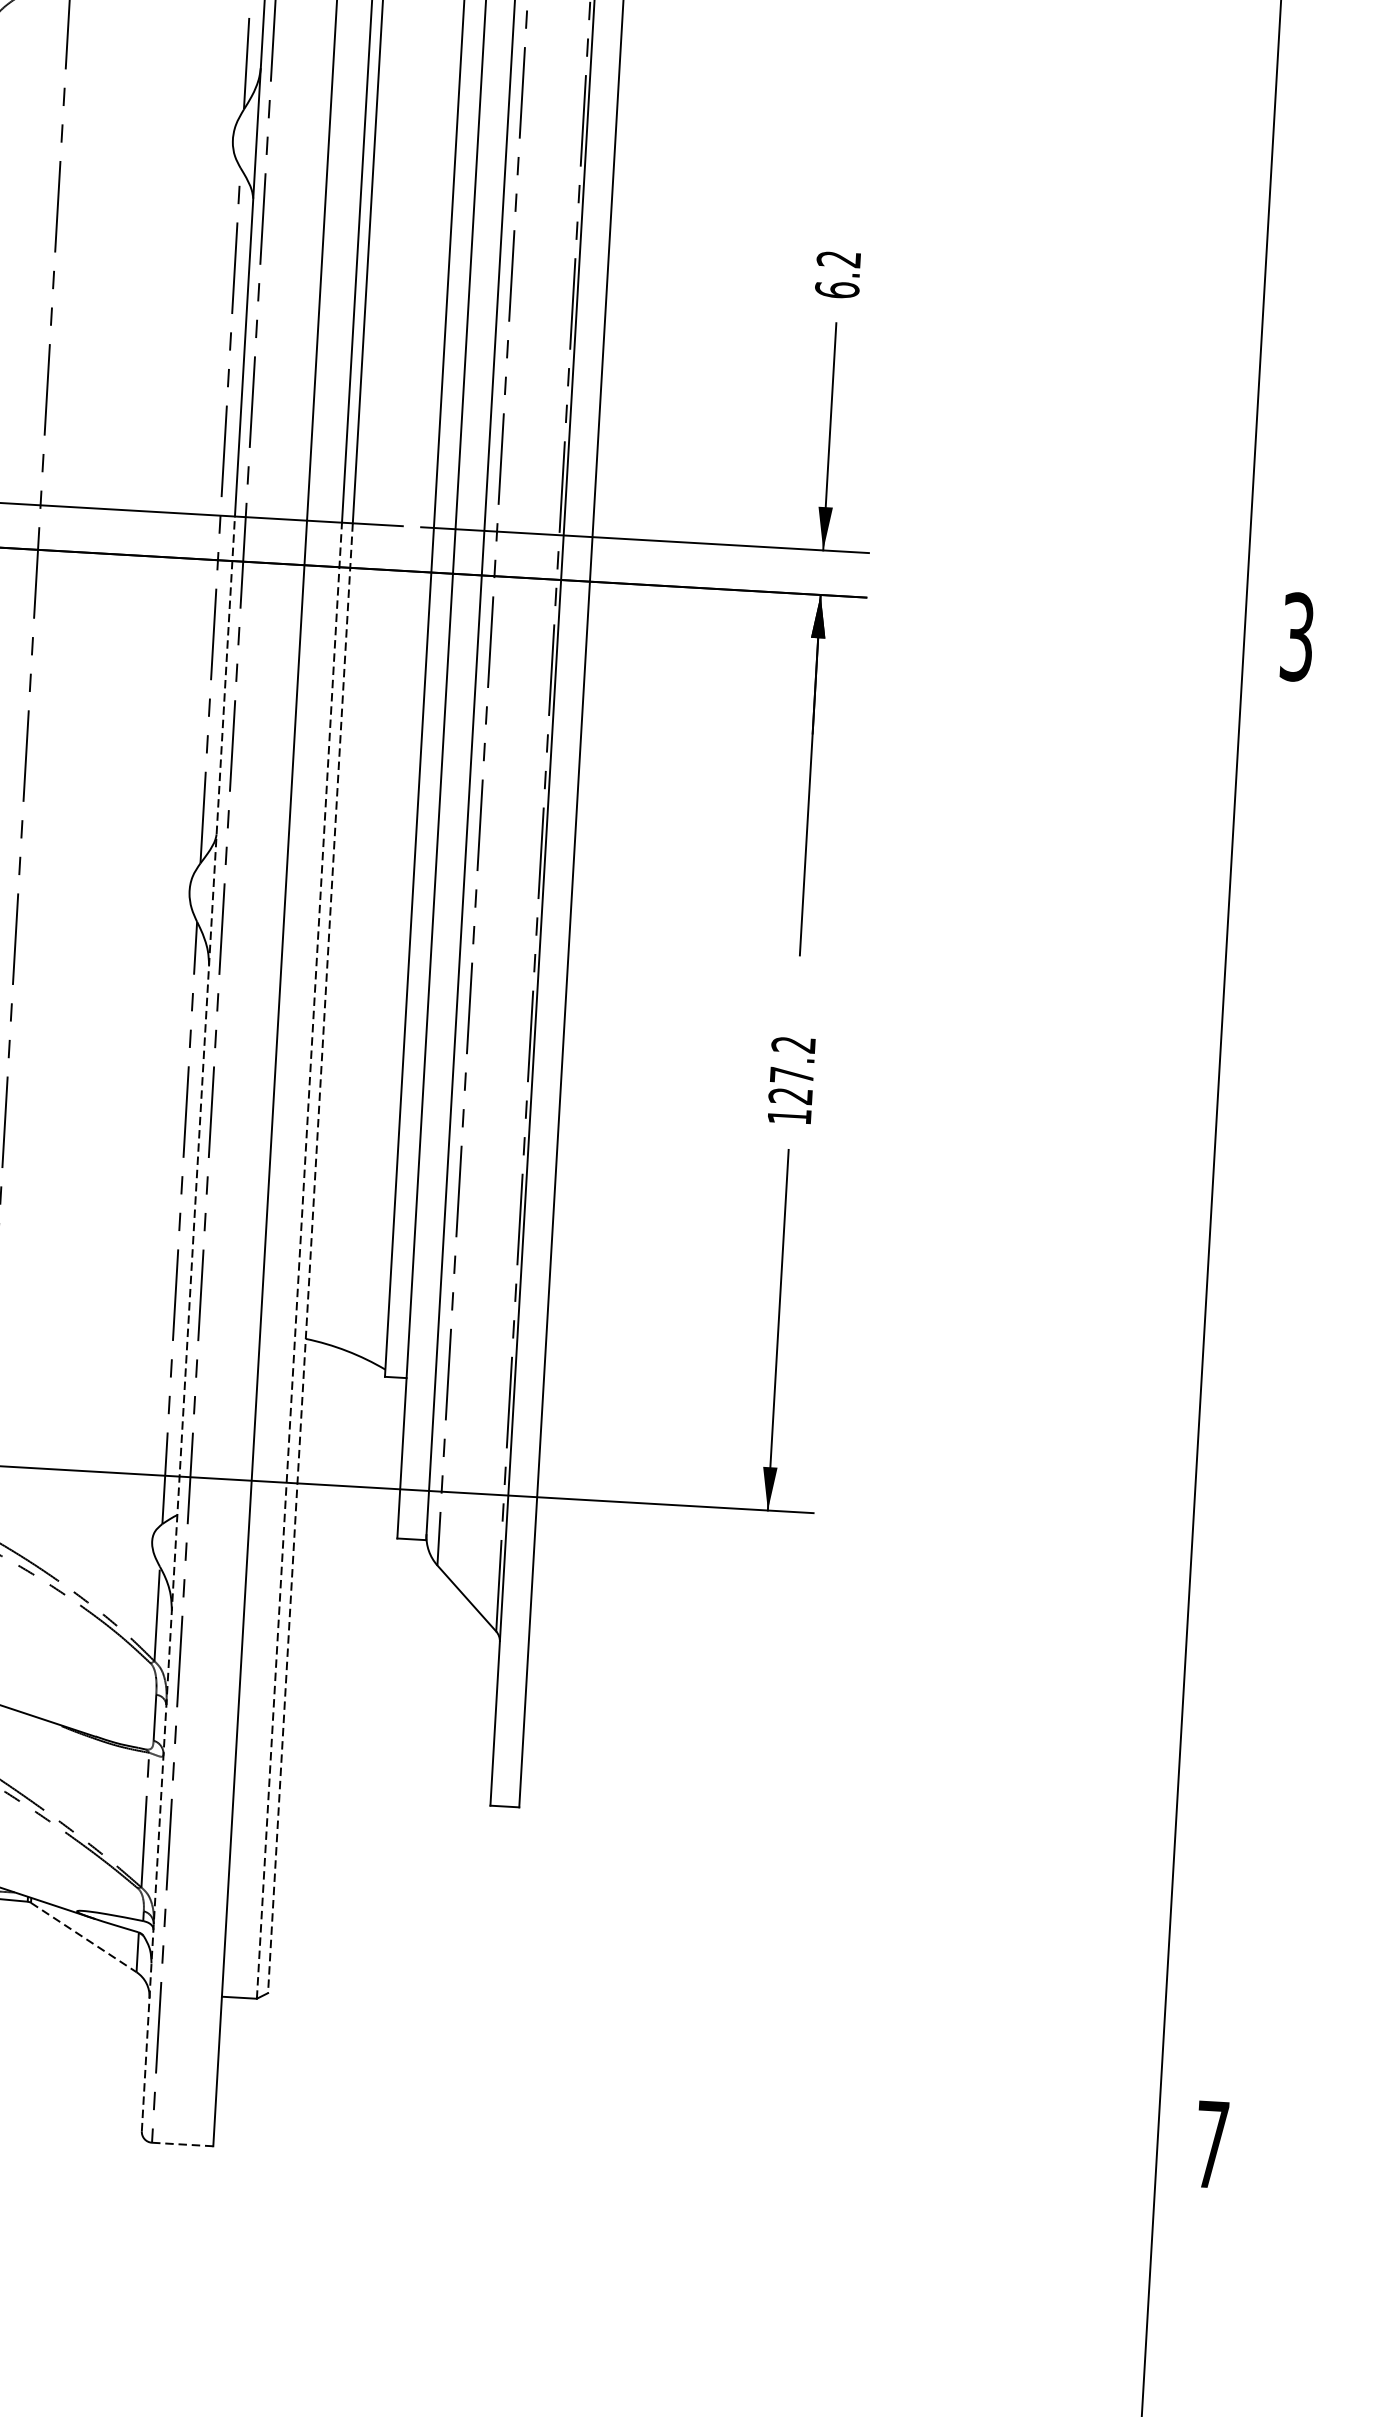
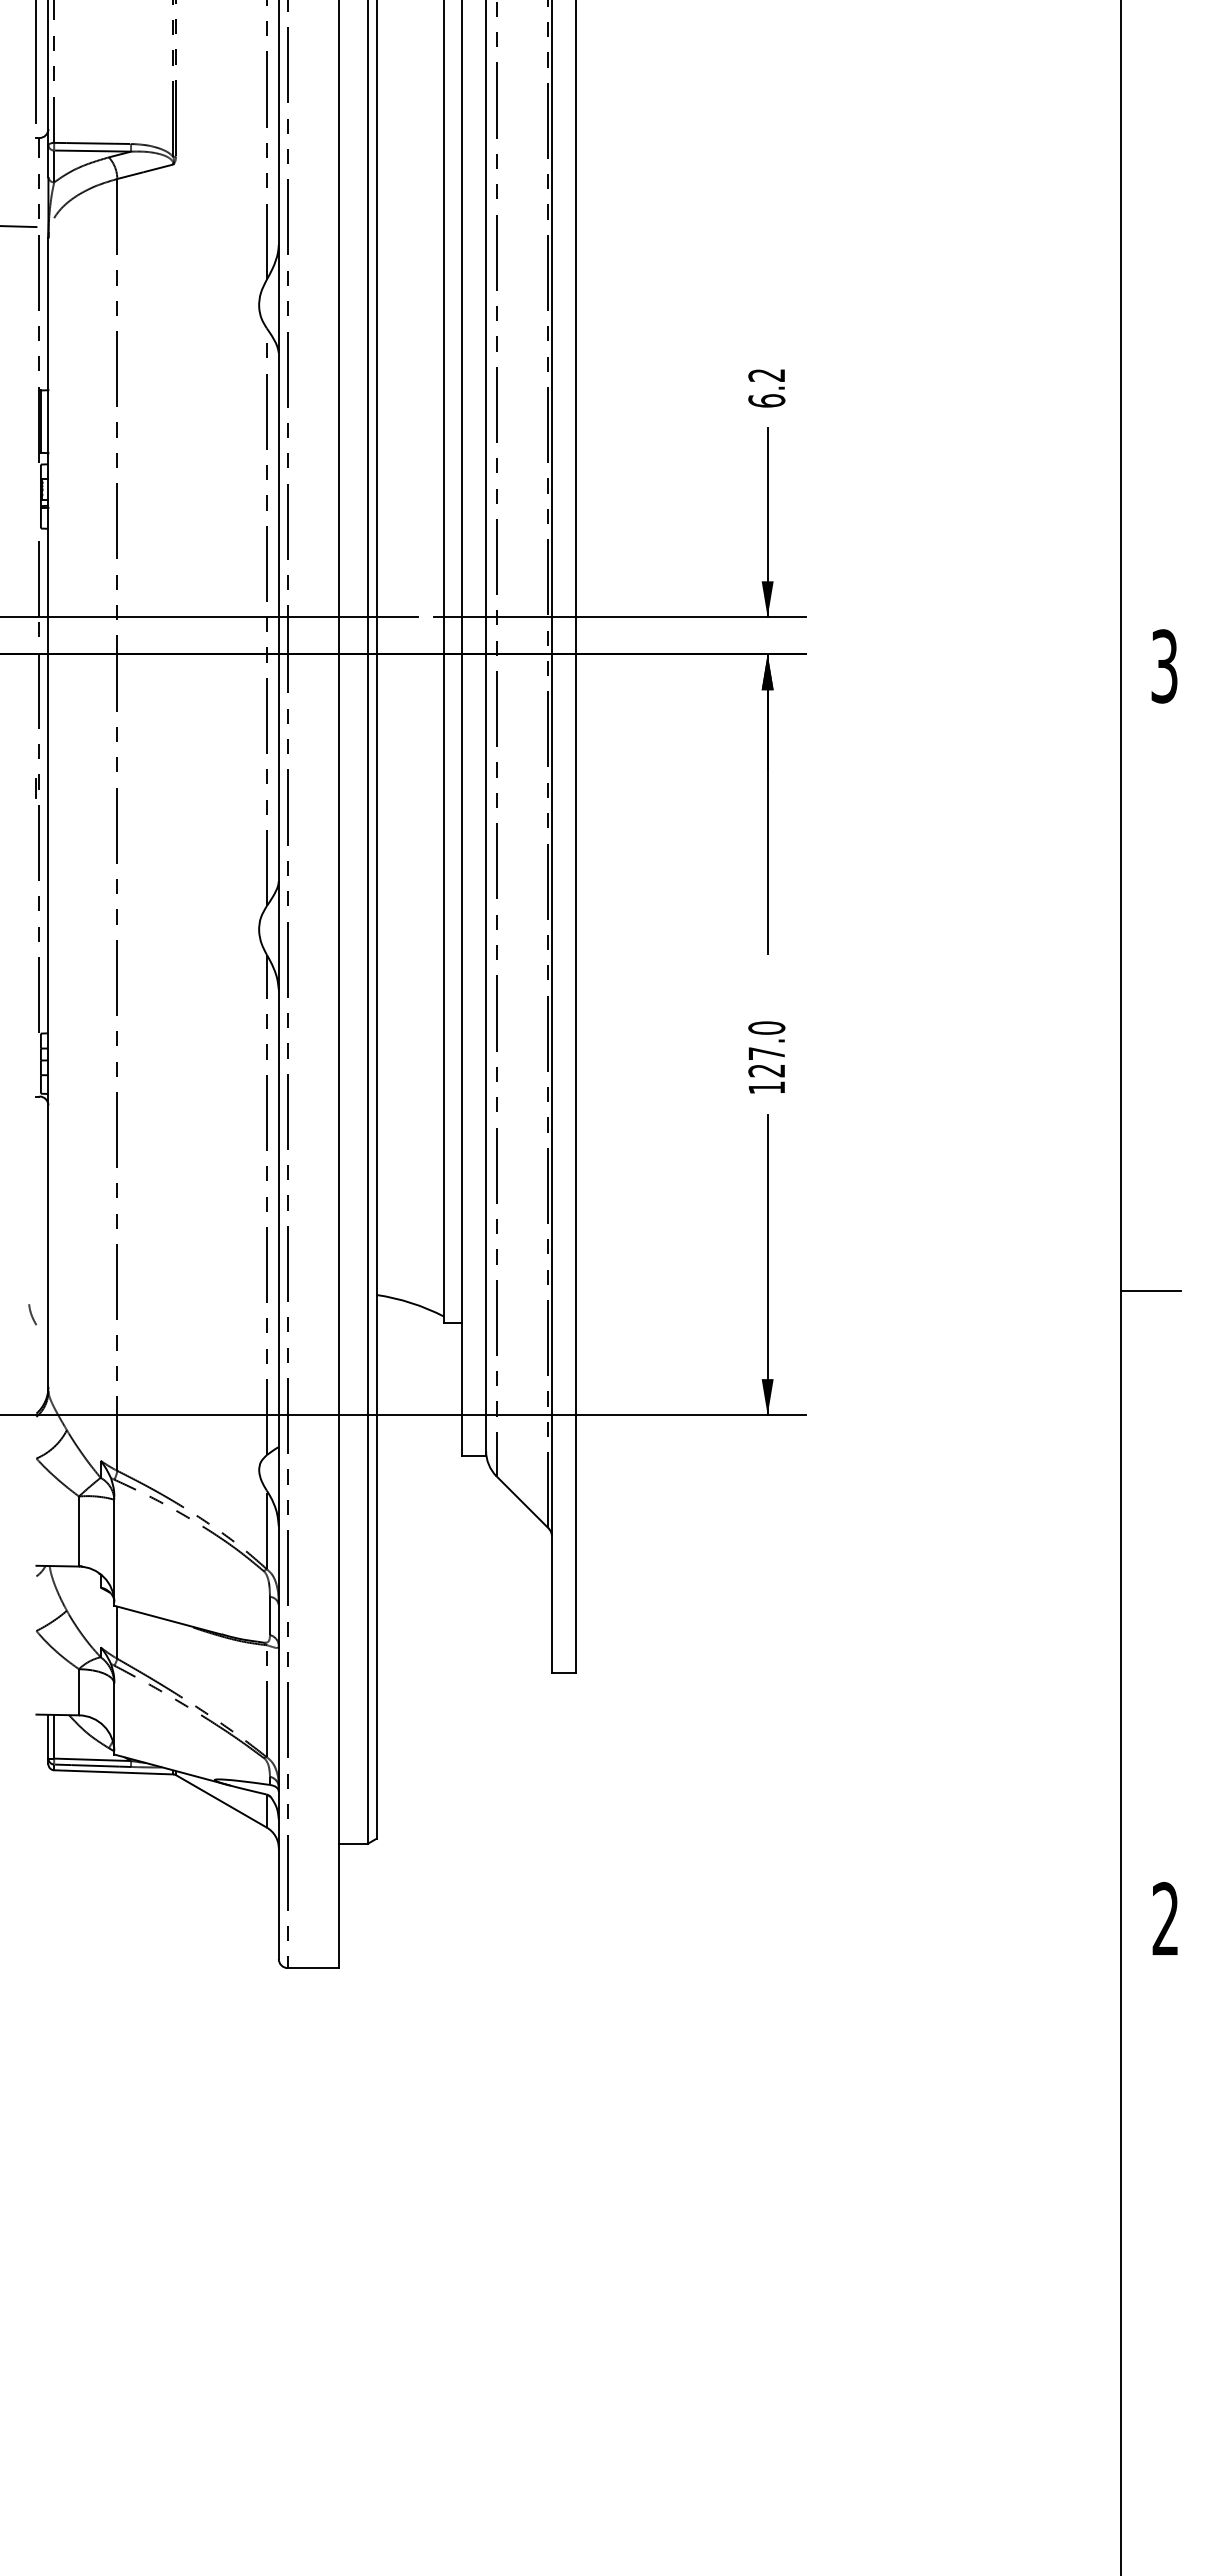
text: (793, 1044) -> (766, 1027), 127.2 -> 127.0
line: (310, 1257) -> (376, 1227), dashed -> solid
line: (299, 1260) -> (367, 1230), dashed -> solid
line: (187, 1324) -> (278, 1288), dashed -> solid
line: (1237, 1388) -> (1150, 1291), added
line: (83, 1937) -> (221, 1801), dashed -> solid
text: (1211, 2143) -> (1165, 1918), 7 -> 2
line: (182, 2144) -> (313, 1968), dashed -> solid

